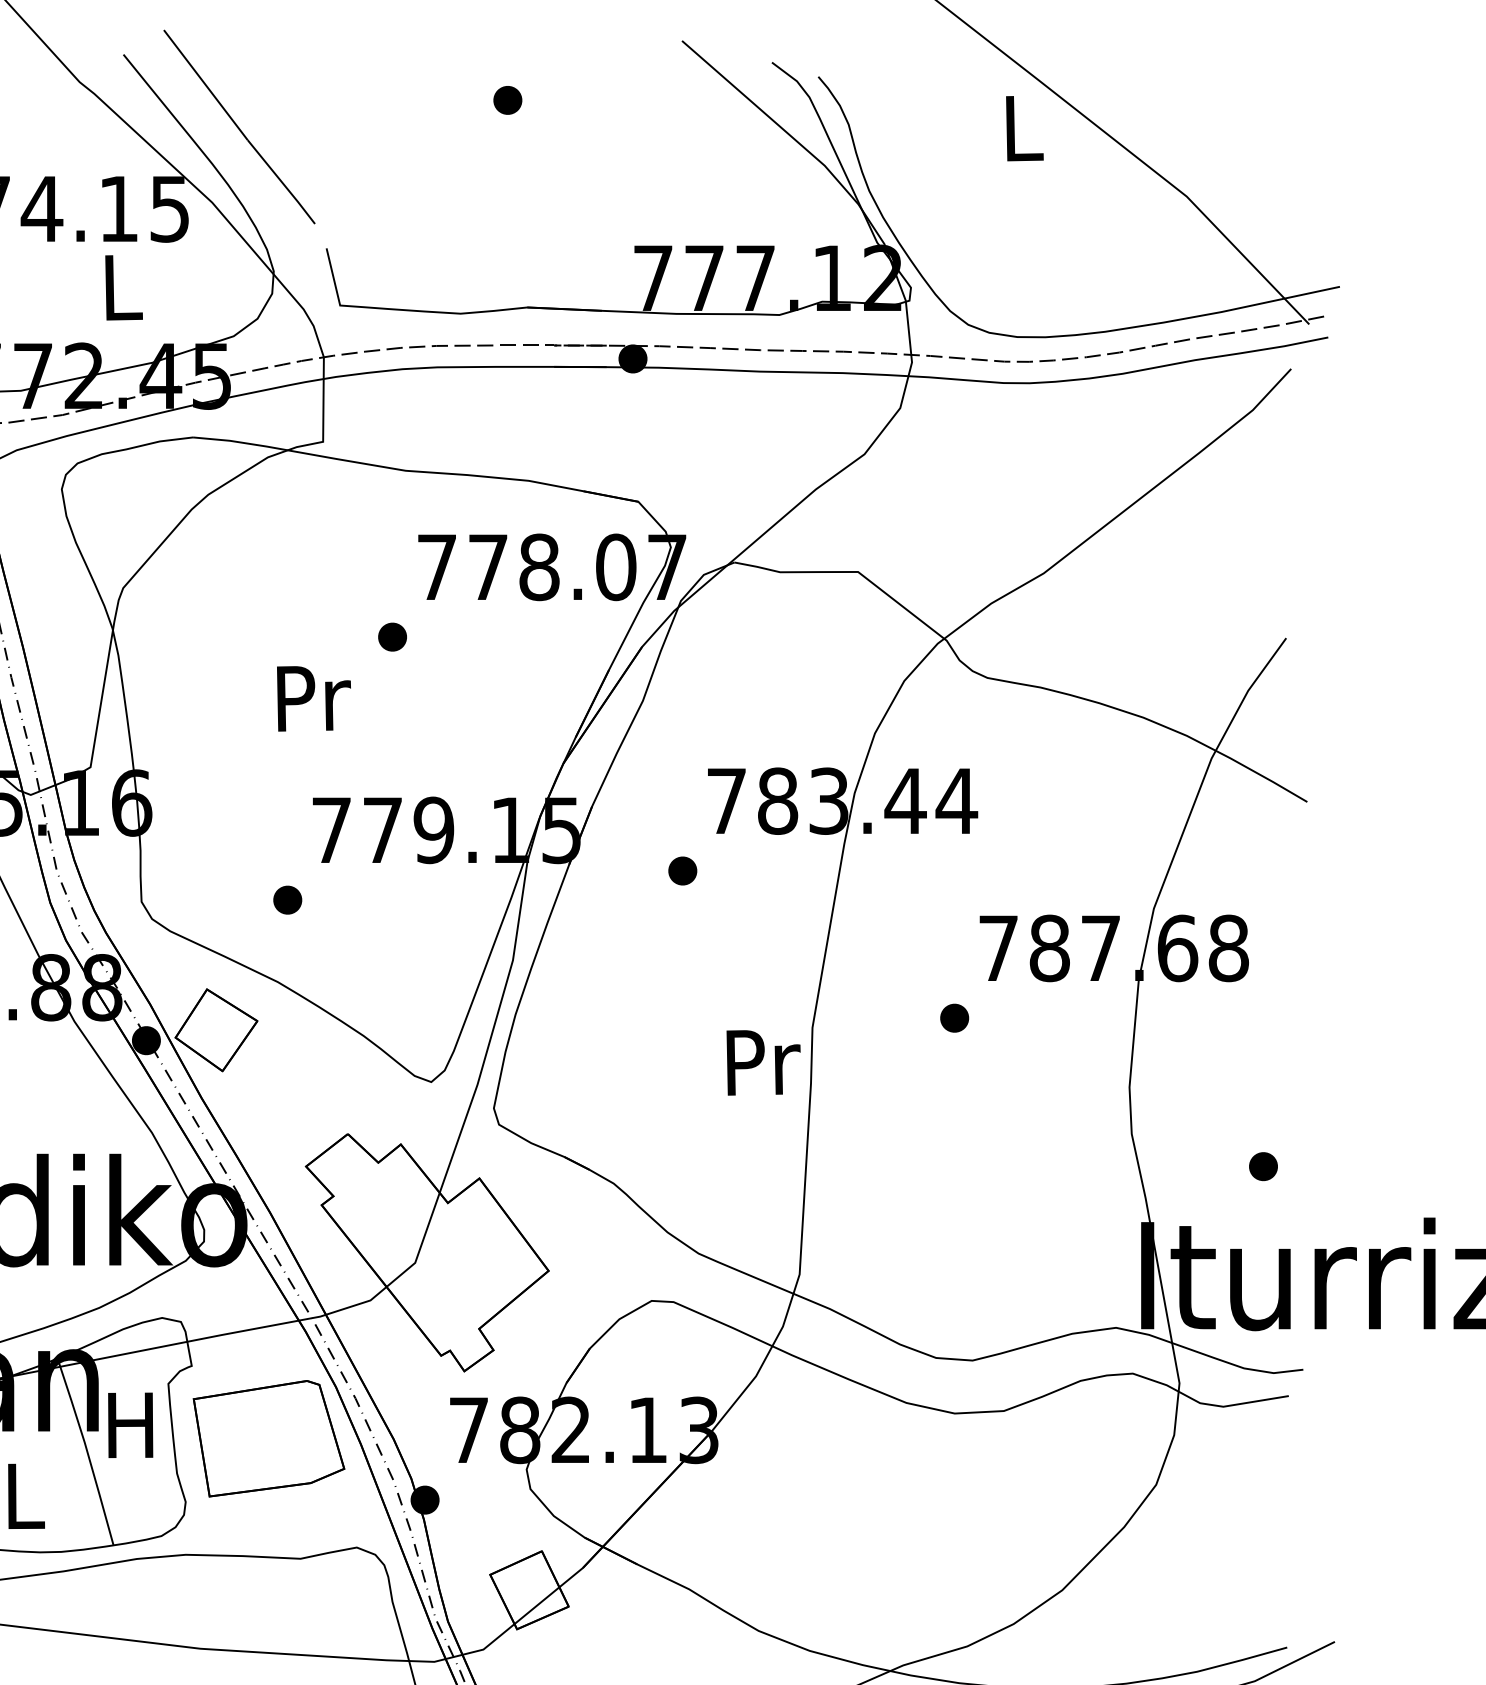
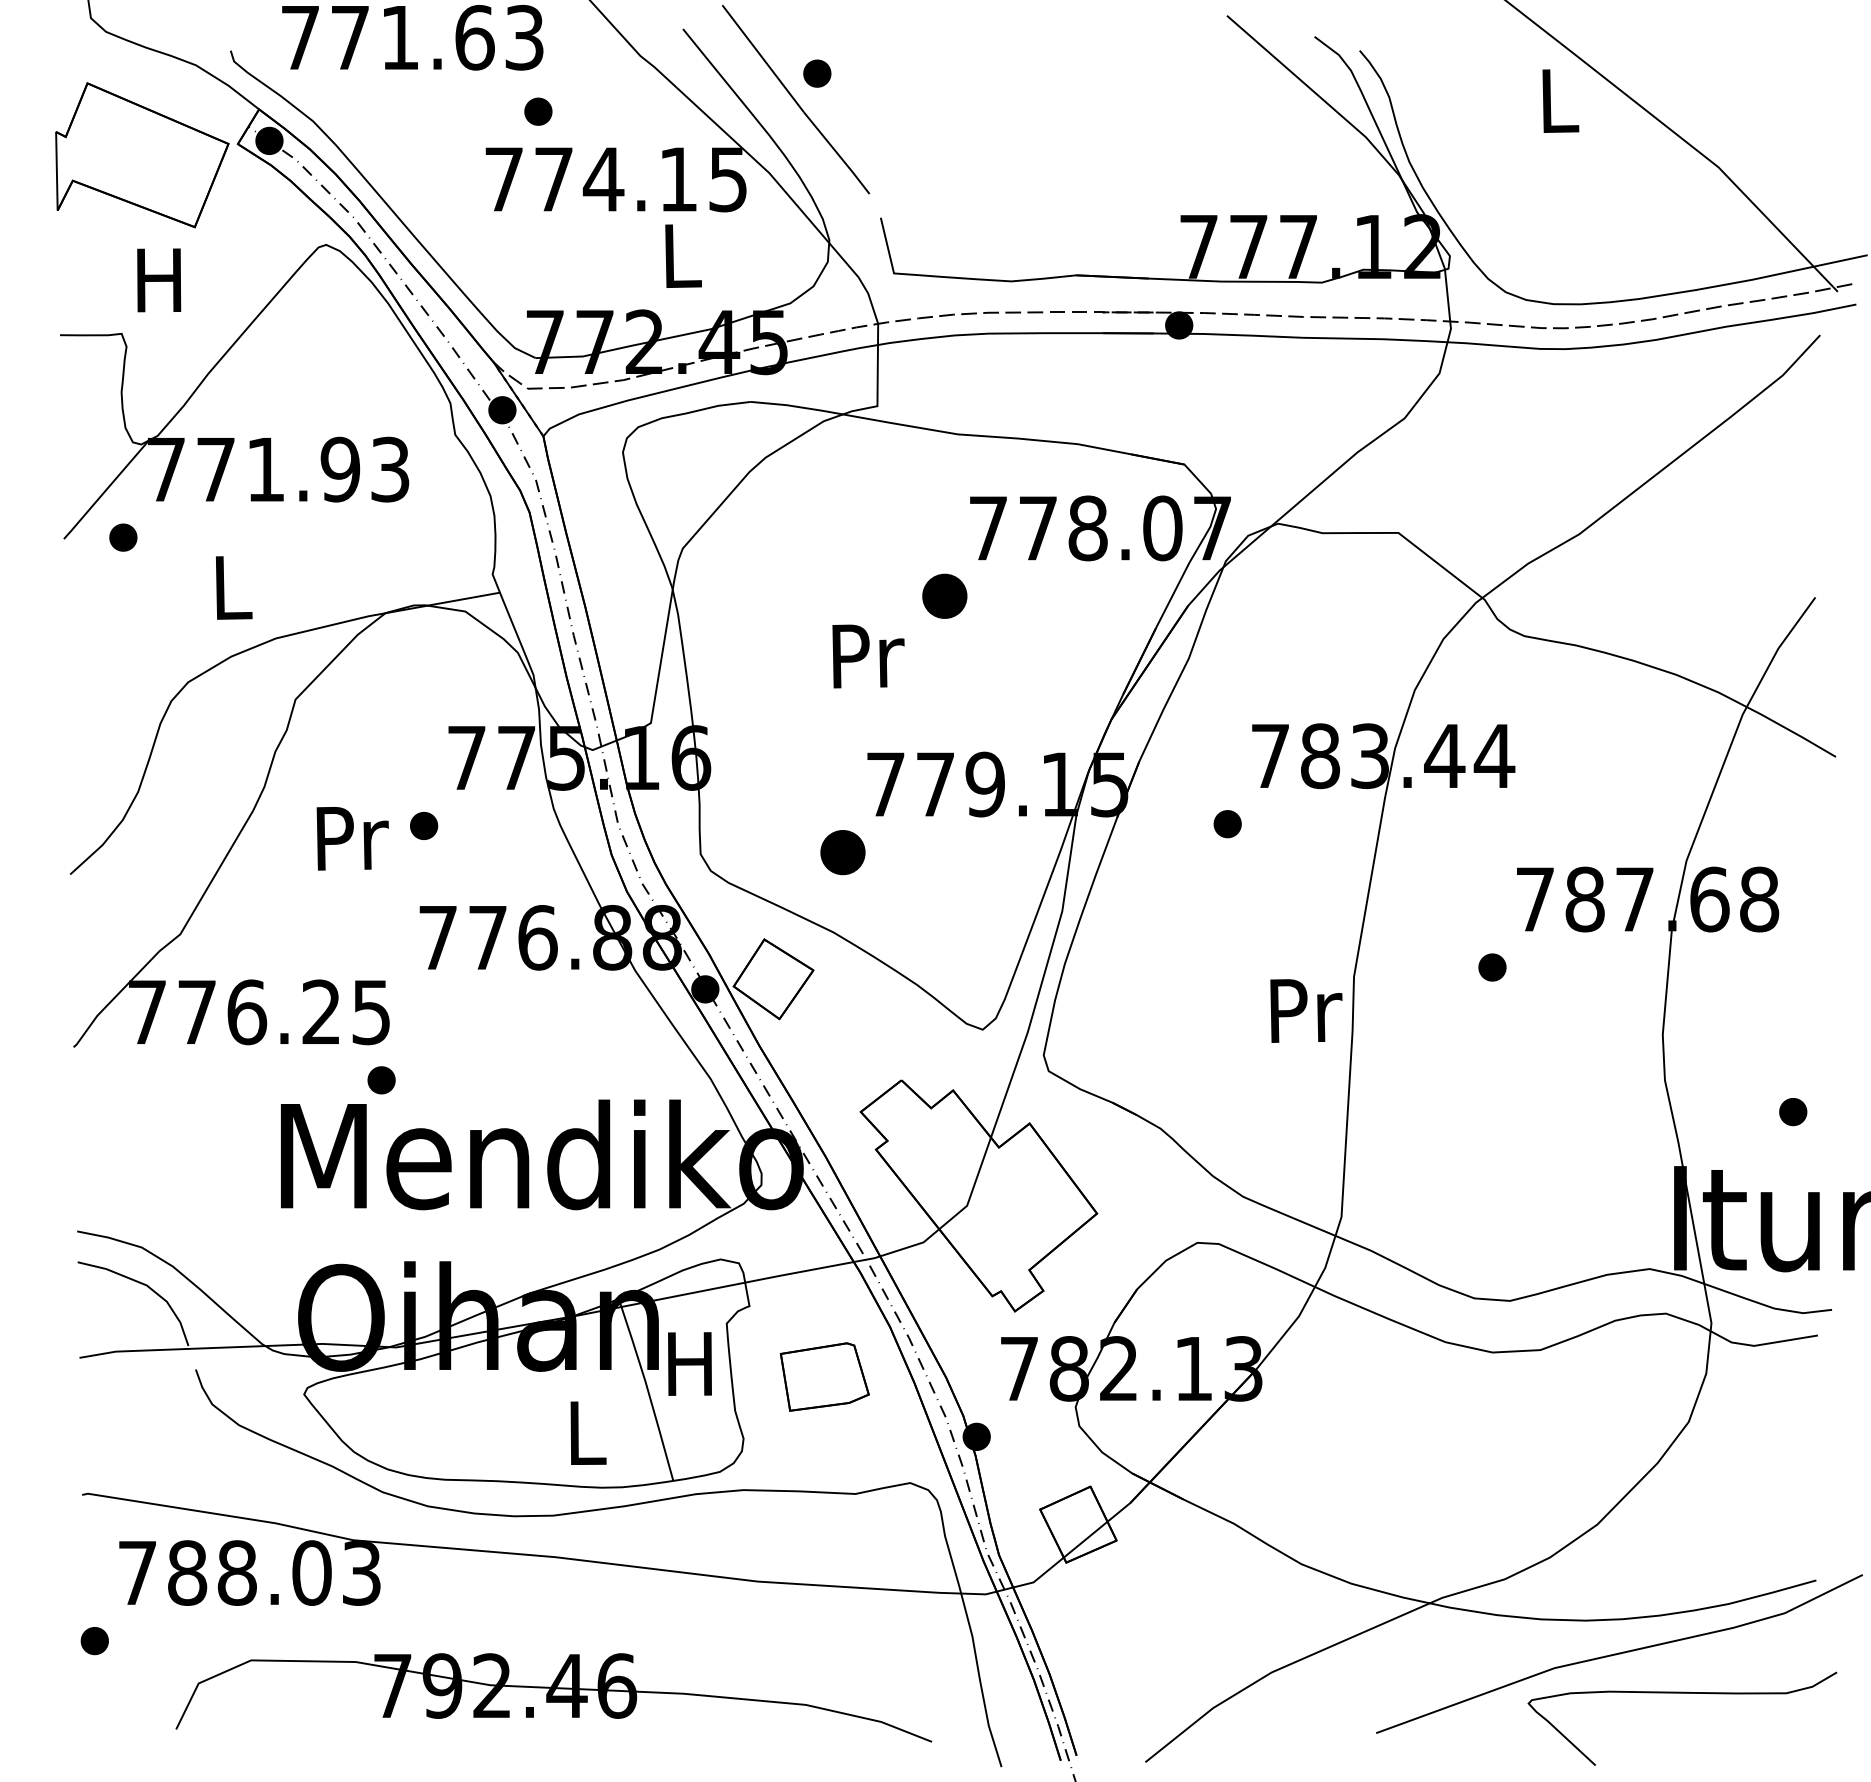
part: (508, 100) -> (817, 73), moved
part: (393, 637) -> (945, 596), size x1.6
part: (287, 900) -> (842, 852), size x1.6
part: (268, 1438) -> (824, 1376), size x0.6

